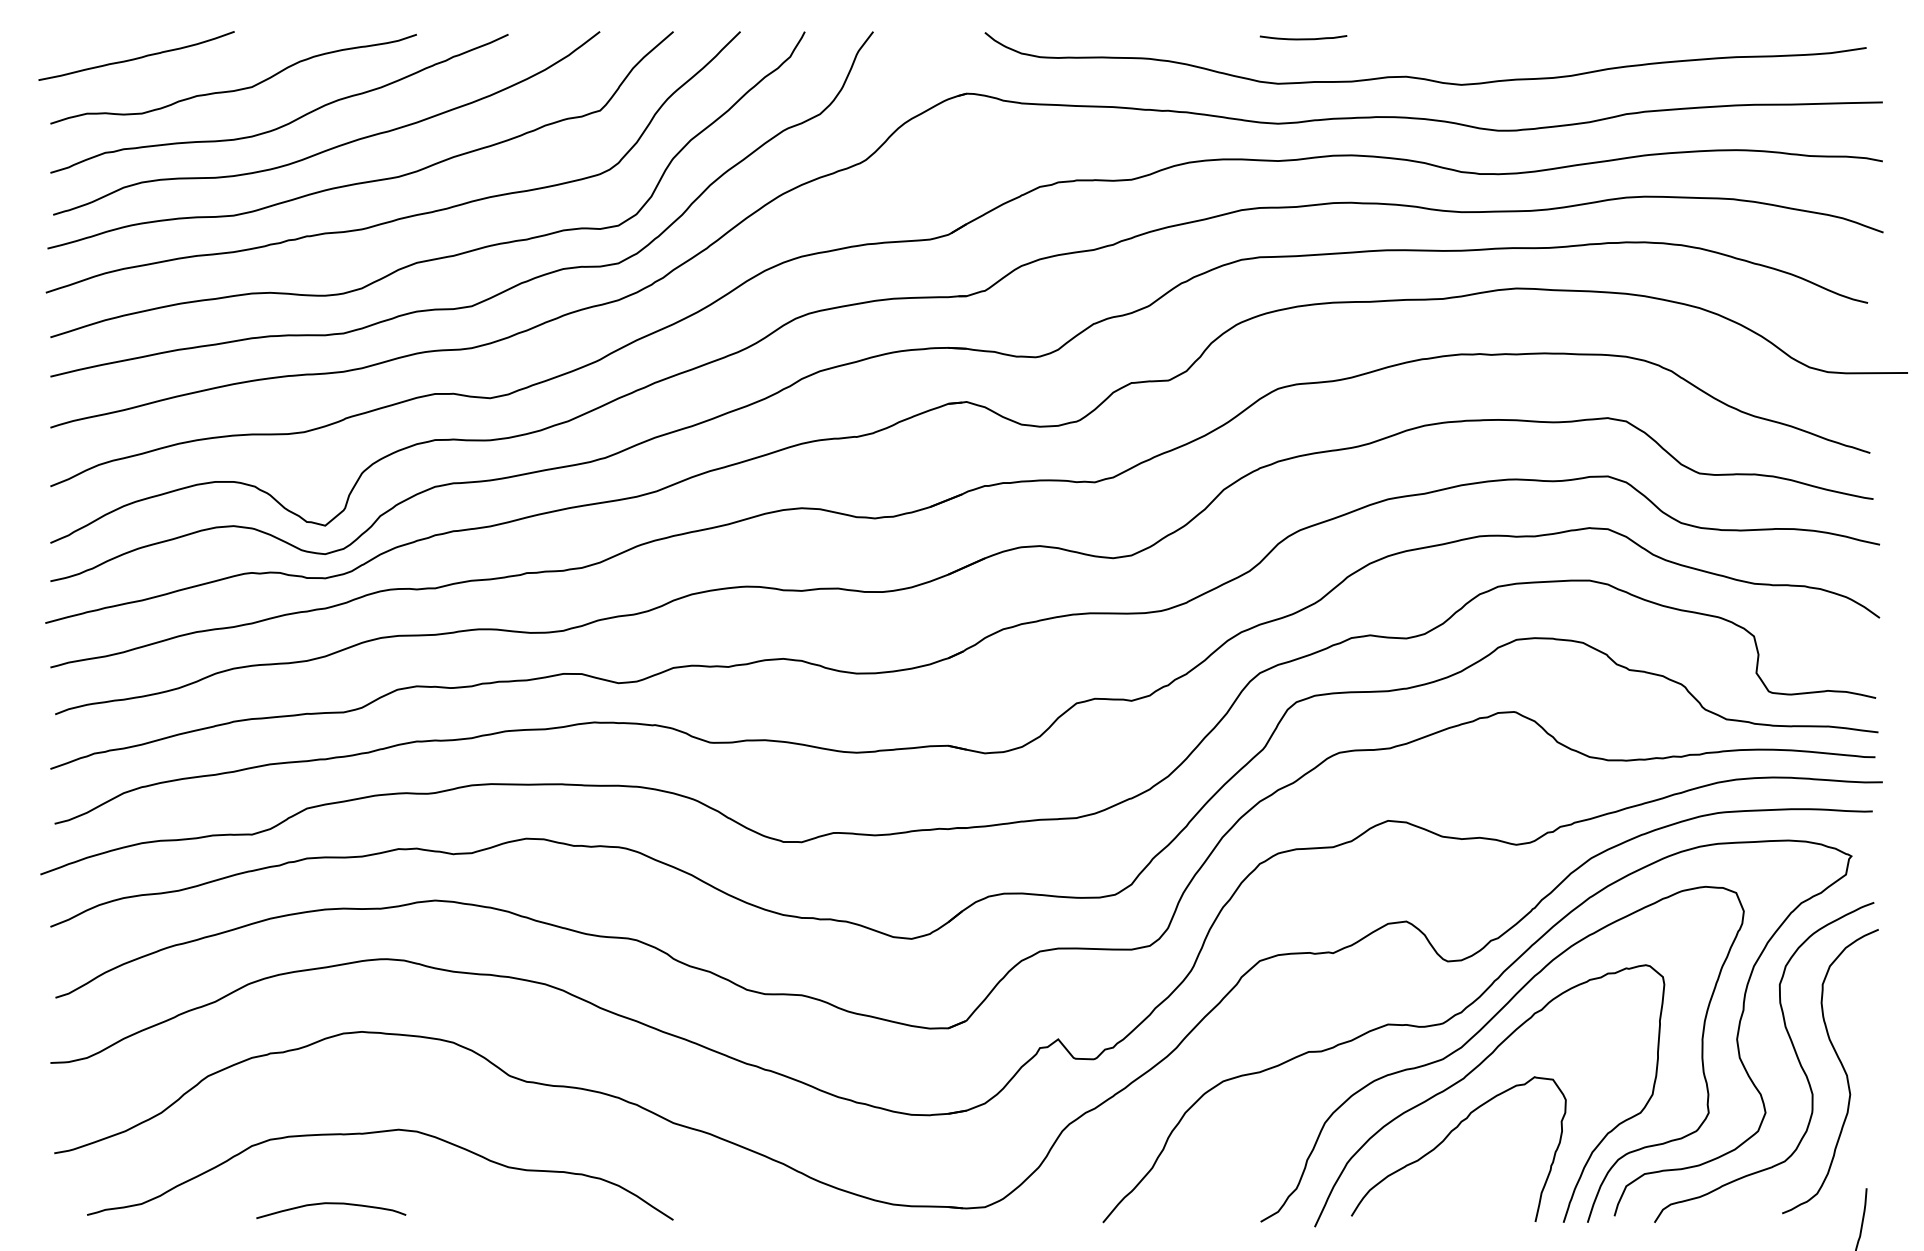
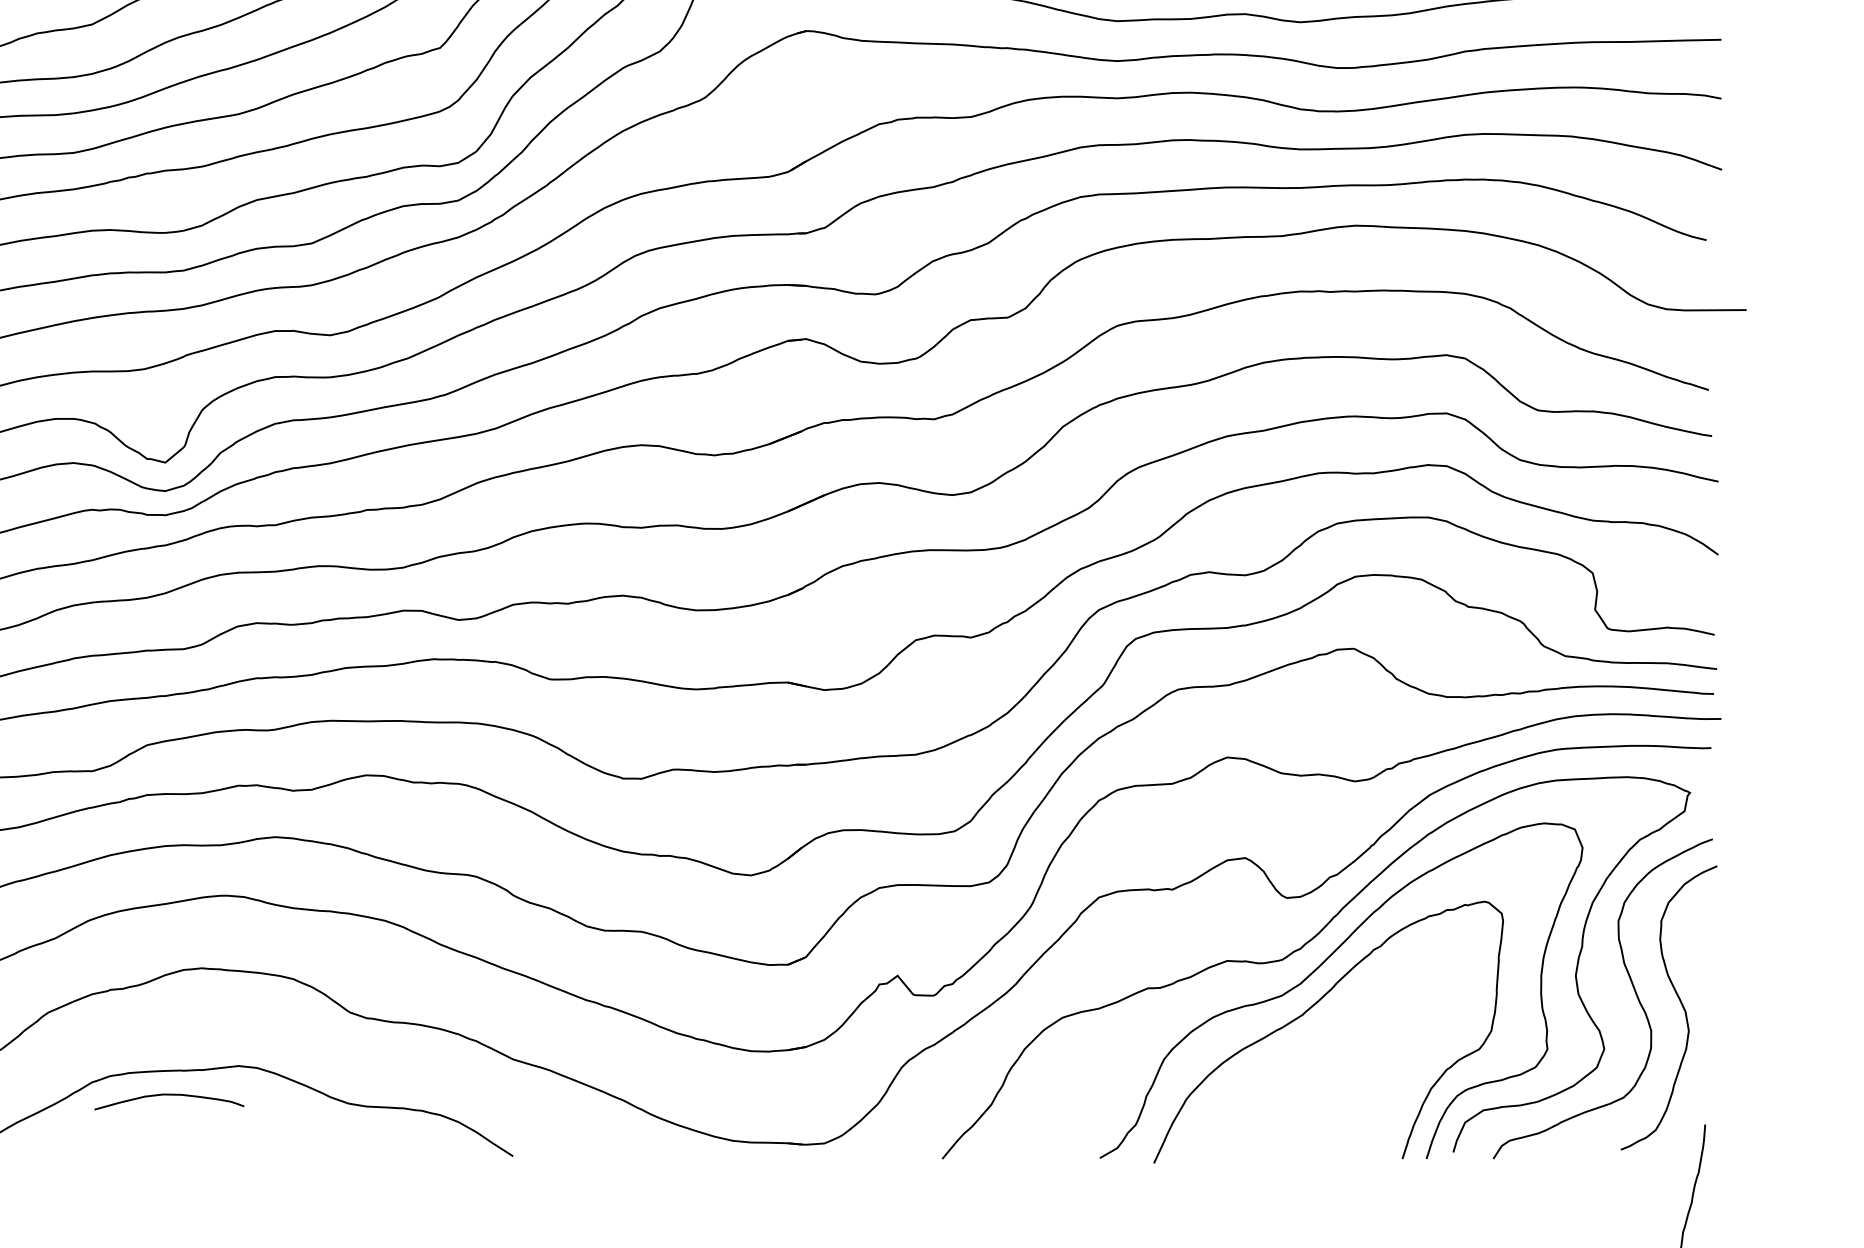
curve: (1447, 1137) -> (1286, 1073), removed
curve: (331, 1204) -> (169, 1095), moved

